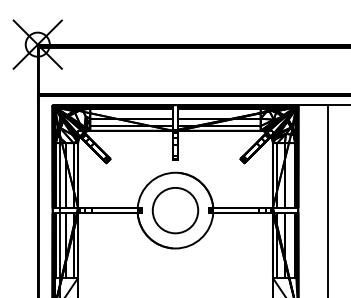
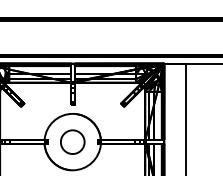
circle: (175, 210) -> (72, 142), size x0.7

